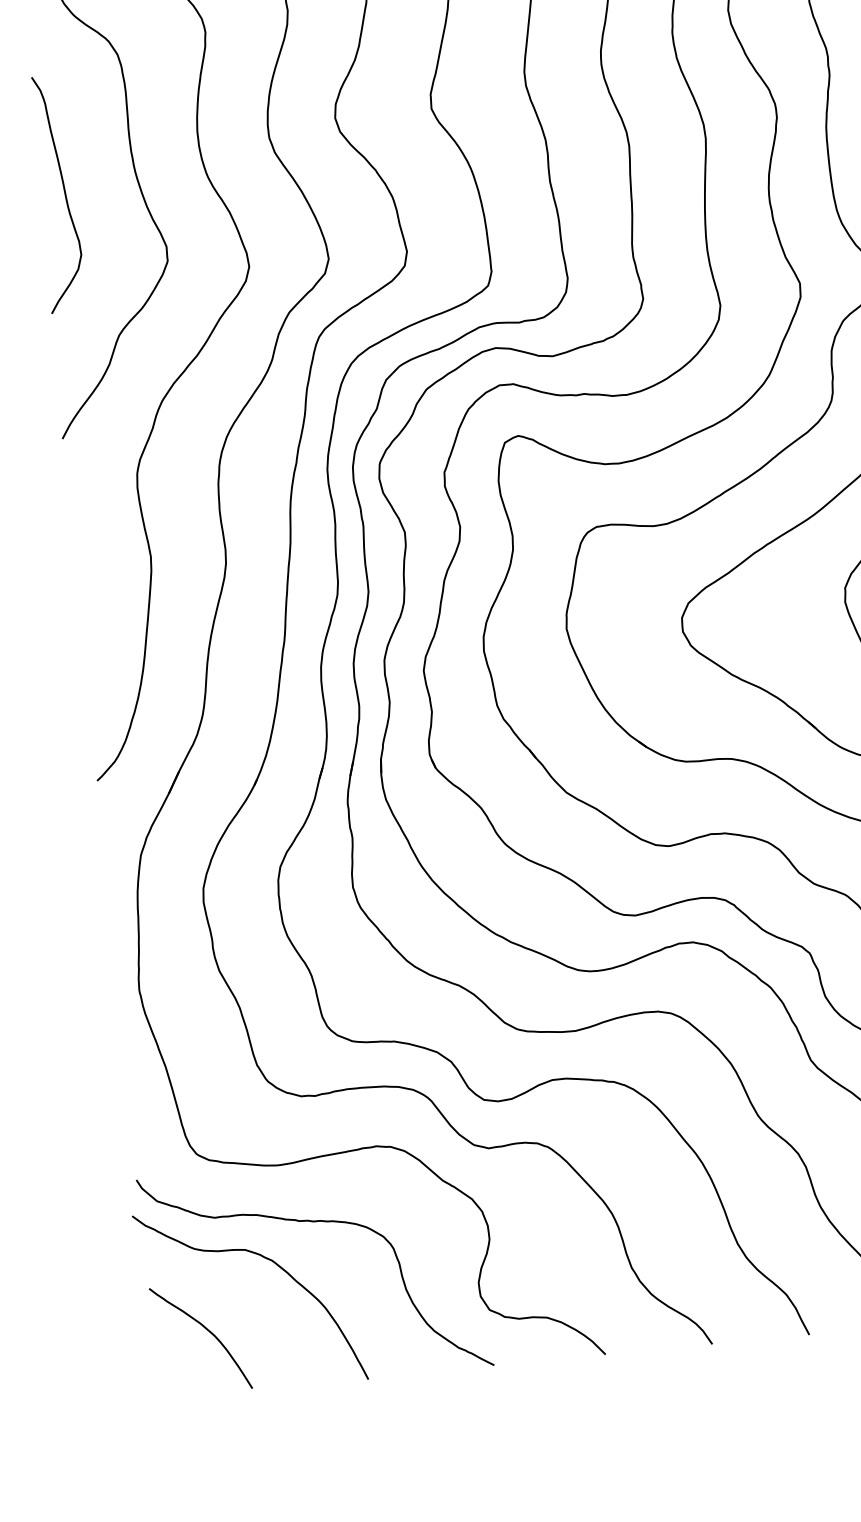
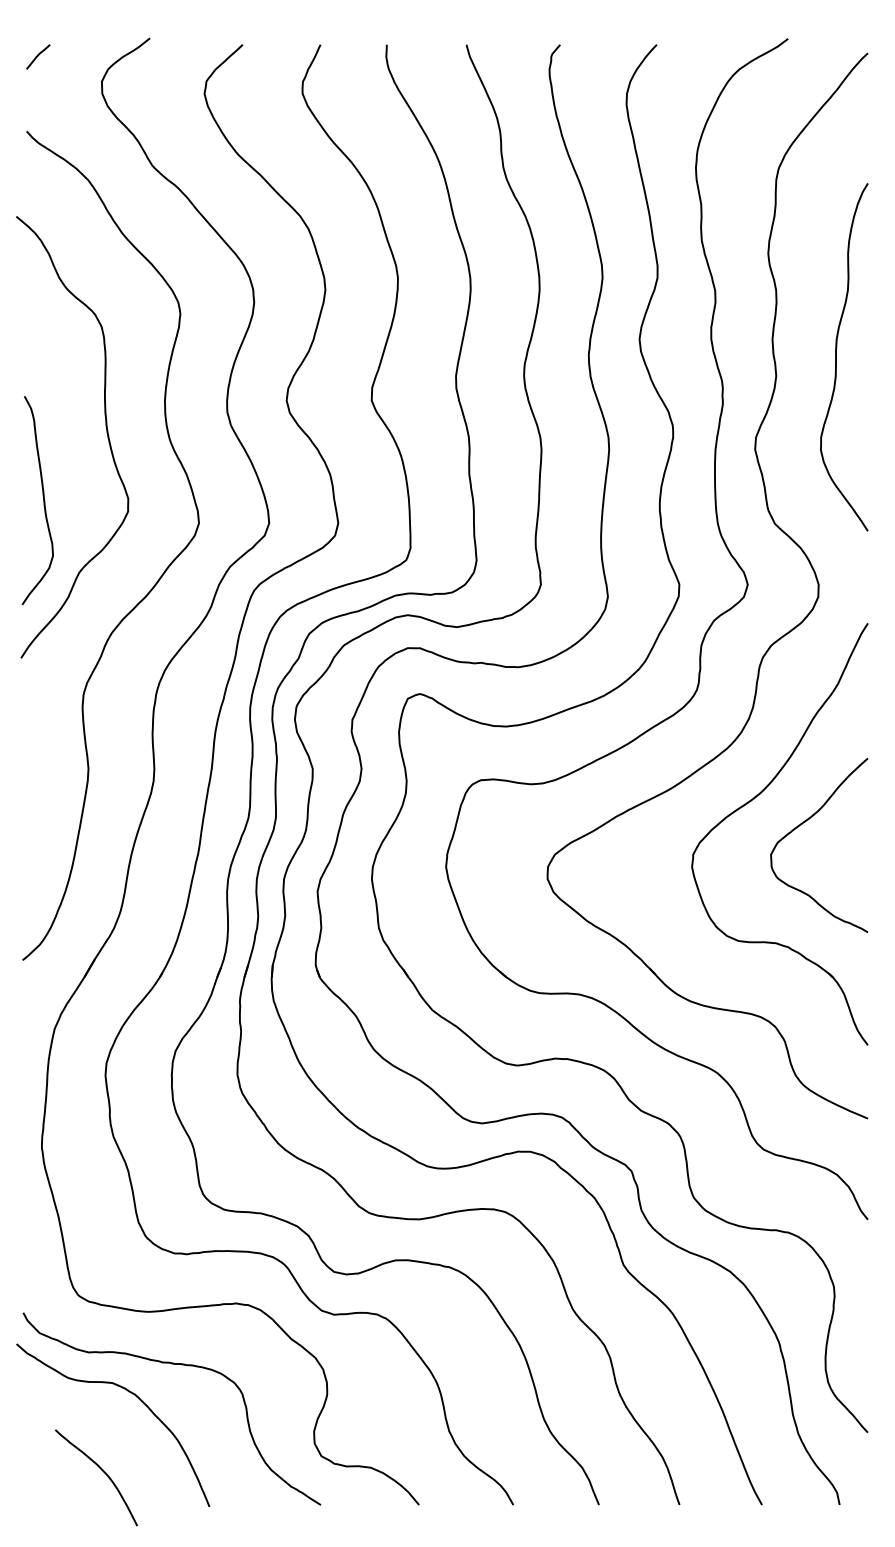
curve: (64, 193) -> (43, 500), moved
curve: (207, 1330) -> (102, 1471), moved

